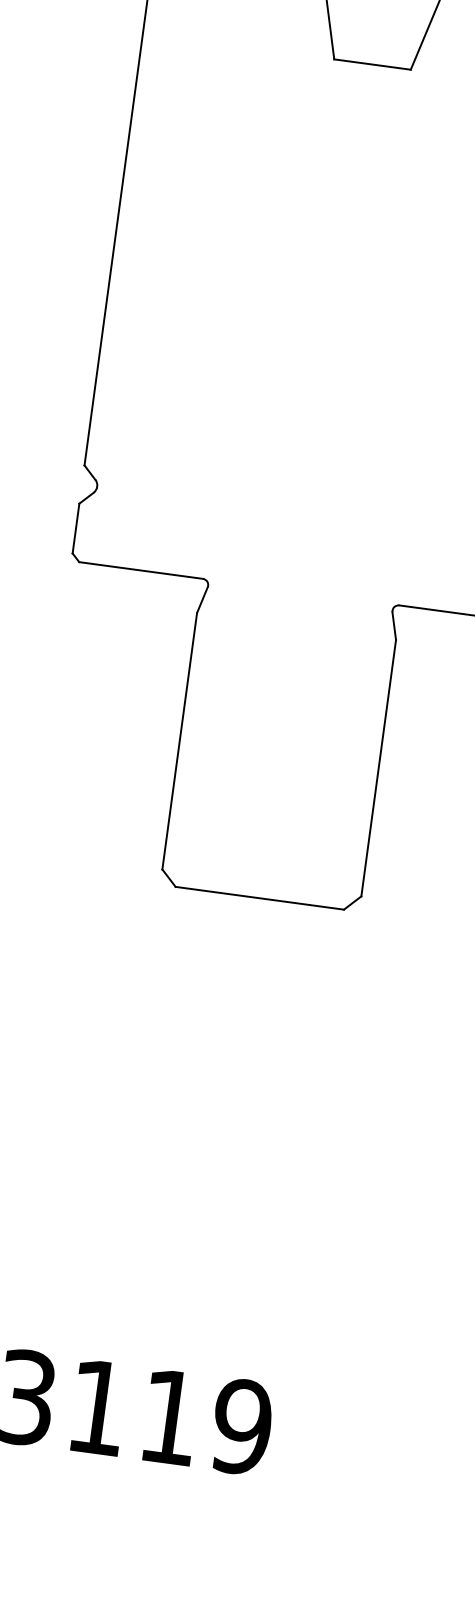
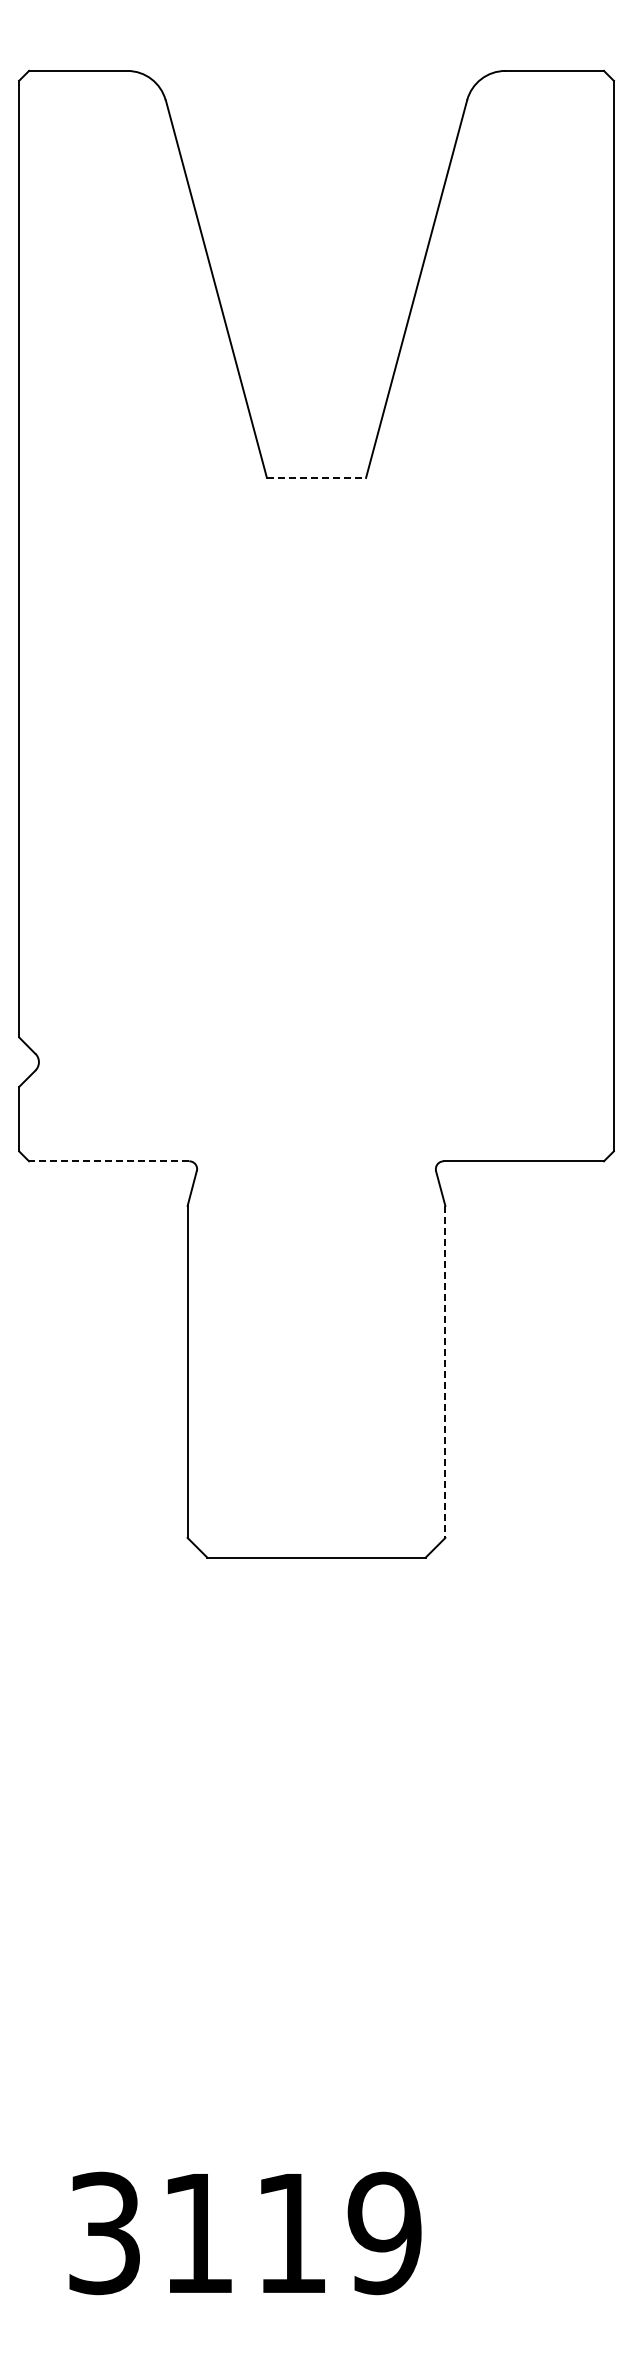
line: (372, 64) -> (316, 477), solid -> dashed
line: (140, 570) -> (108, 1161), solid -> dashed
line: (378, 768) -> (445, 1372), solid -> dashed

